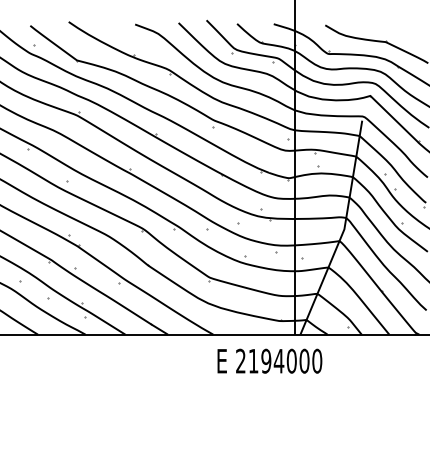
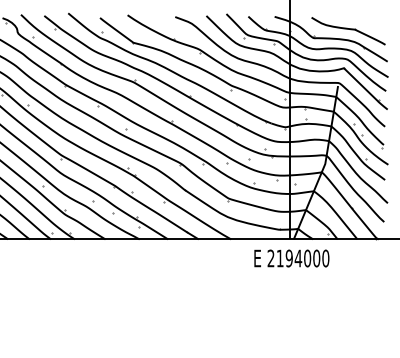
text: (269, 361) -> (291, 258), moved

